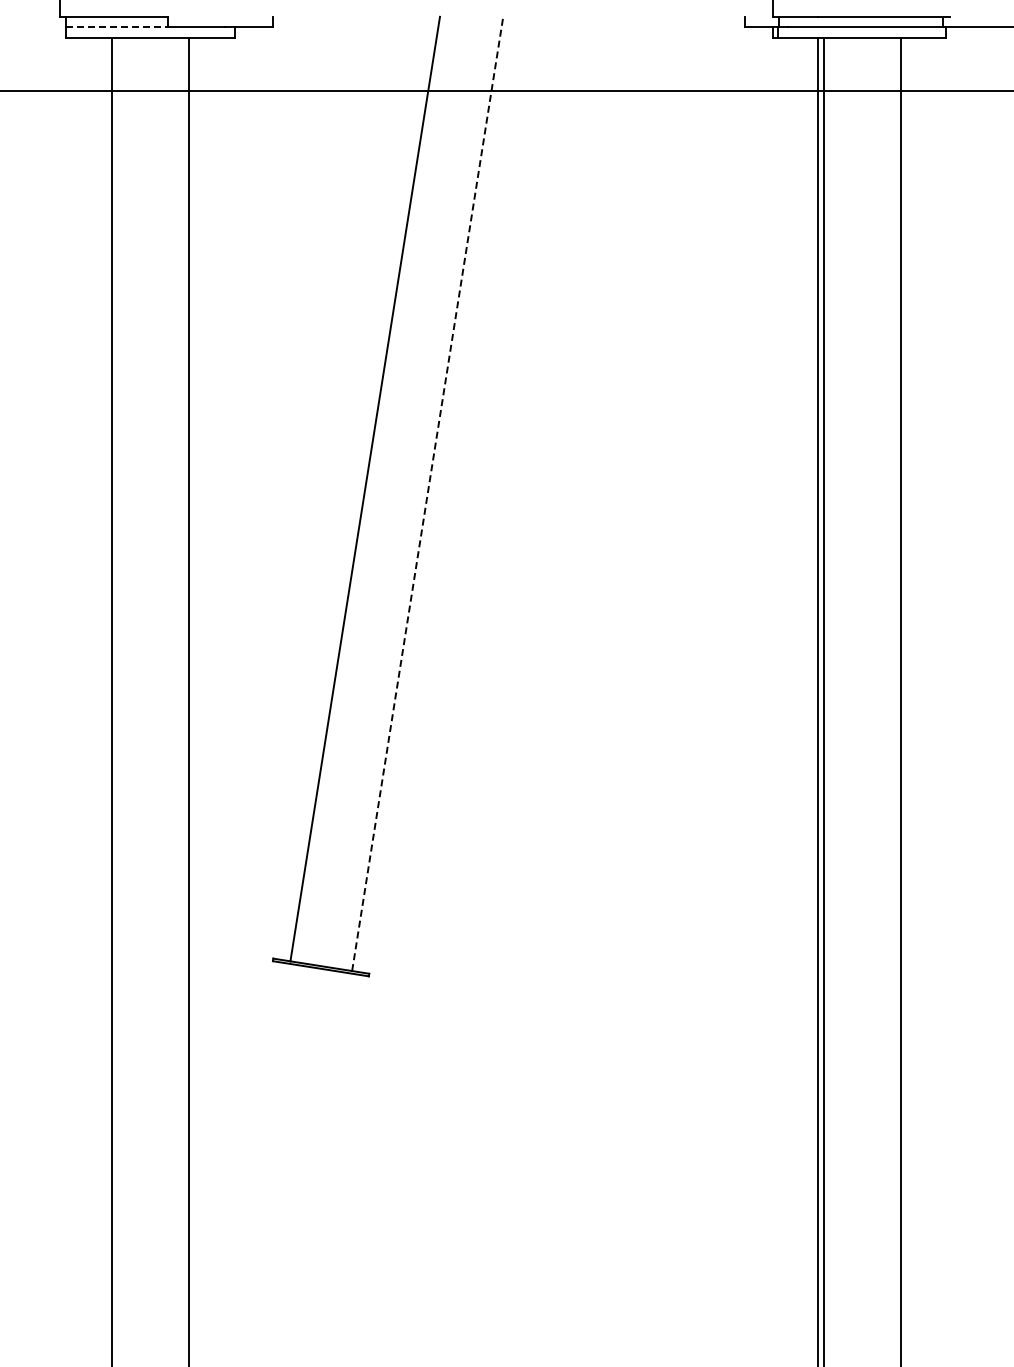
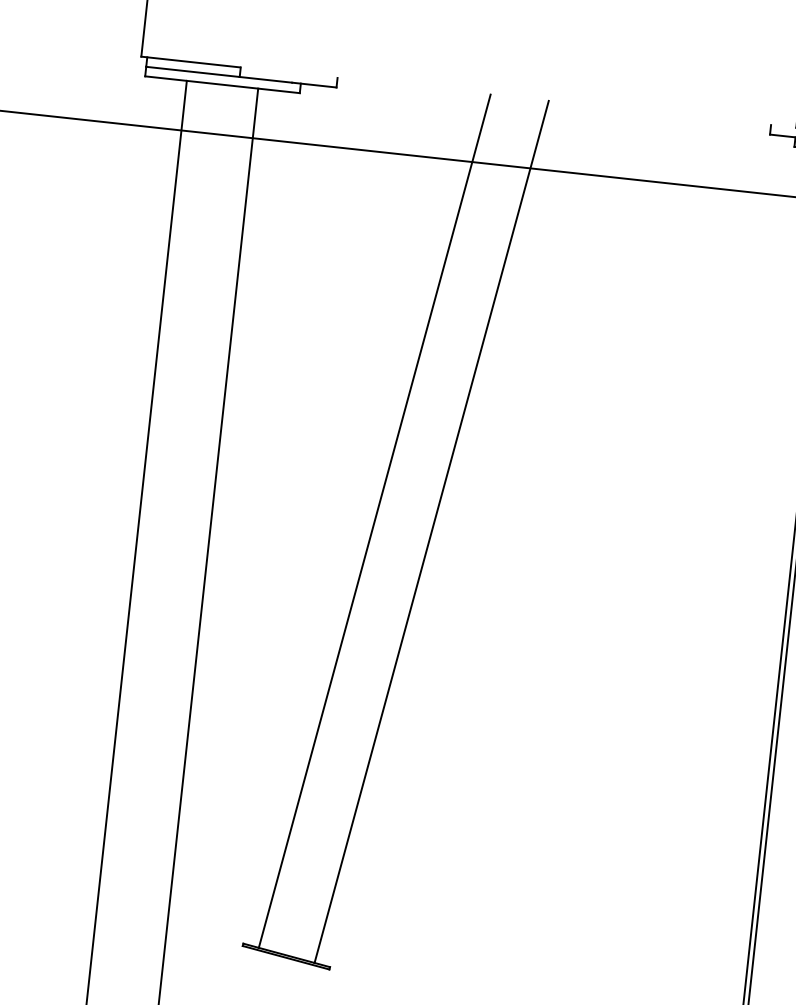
line: (117, 27) -> (193, 72), dashed -> solid
line: (427, 493) -> (431, 531), dashed -> solid

